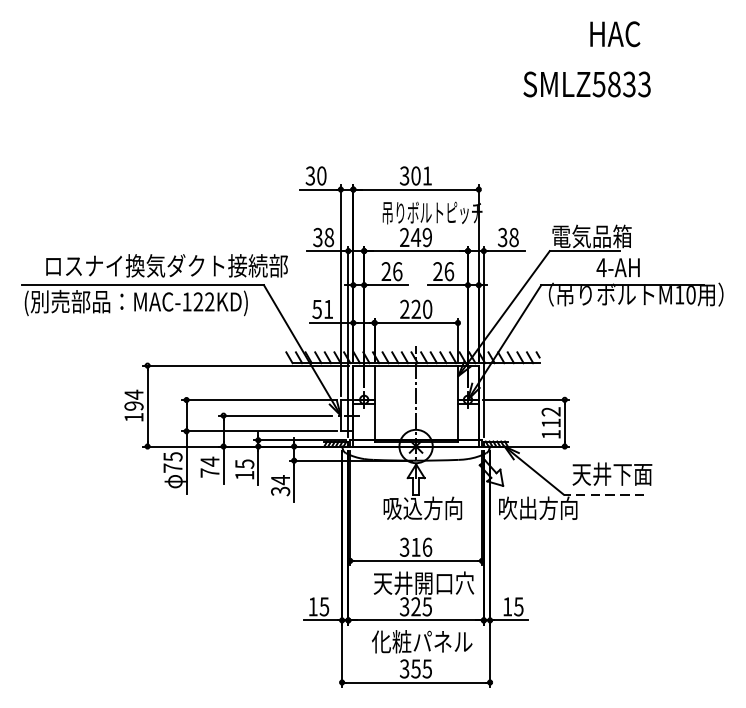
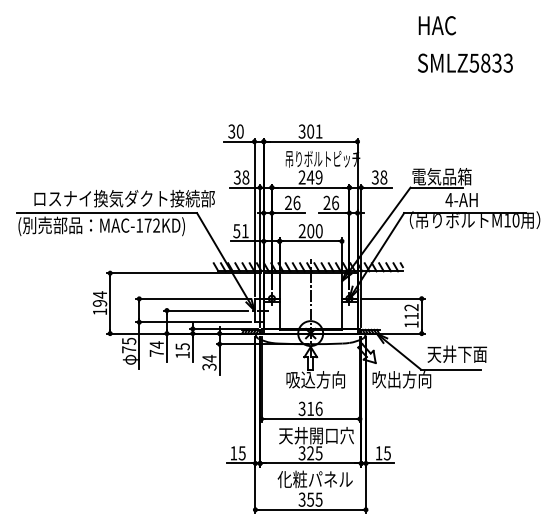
text: (614, 33) -> (436, 25), moved
text: (587, 83) -> (465, 62), moved
text: (197, 301) -> (147, 225), MAC-122KD) -> MAC-172KD)
text: (415, 309) -> (310, 231), 220 -> 200
line: (603, 494) -> (450, 369), dashed -> solid

